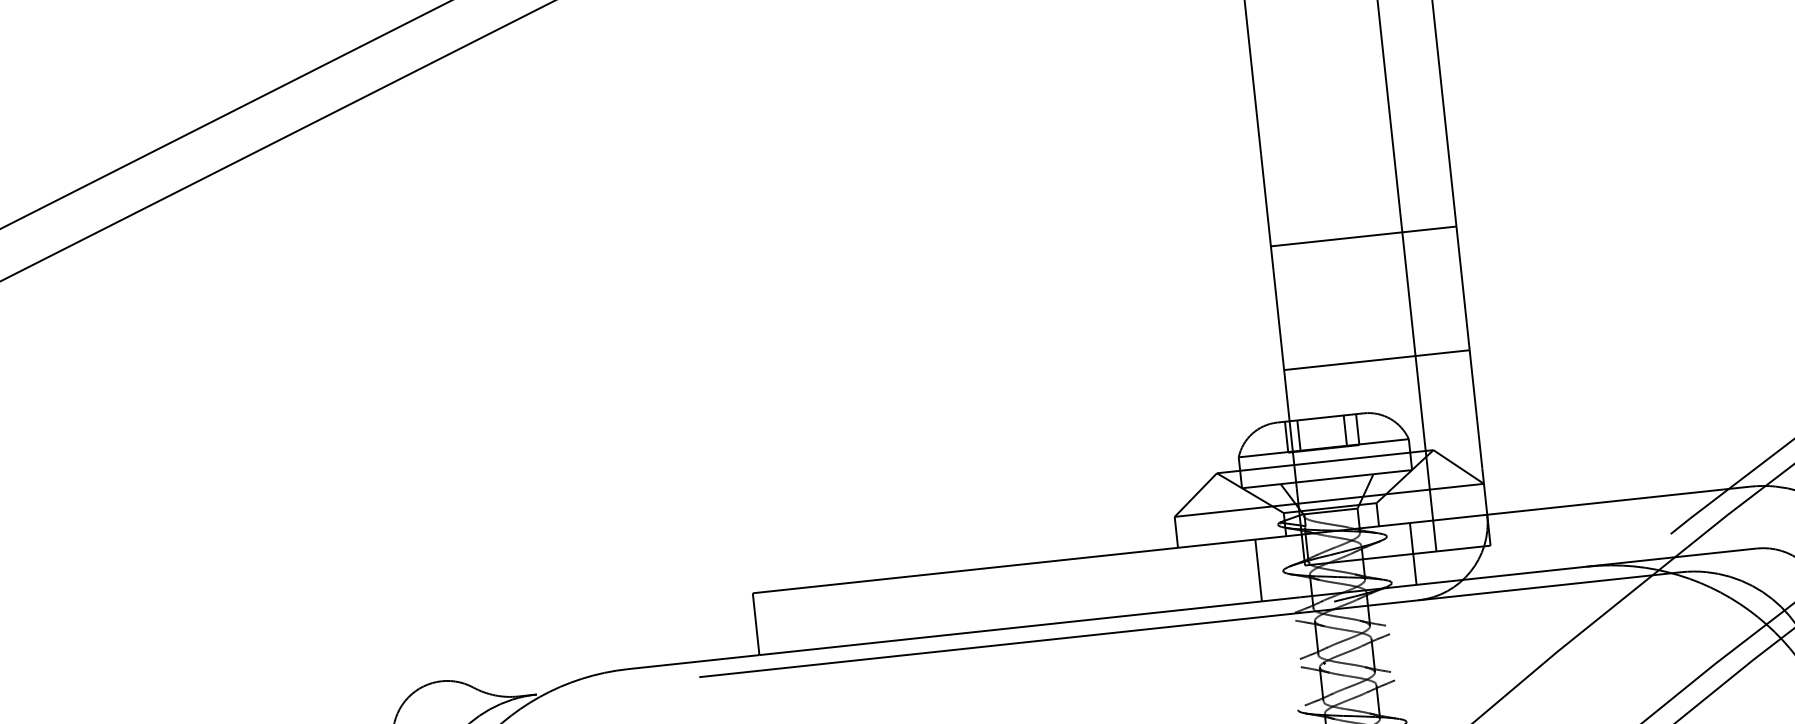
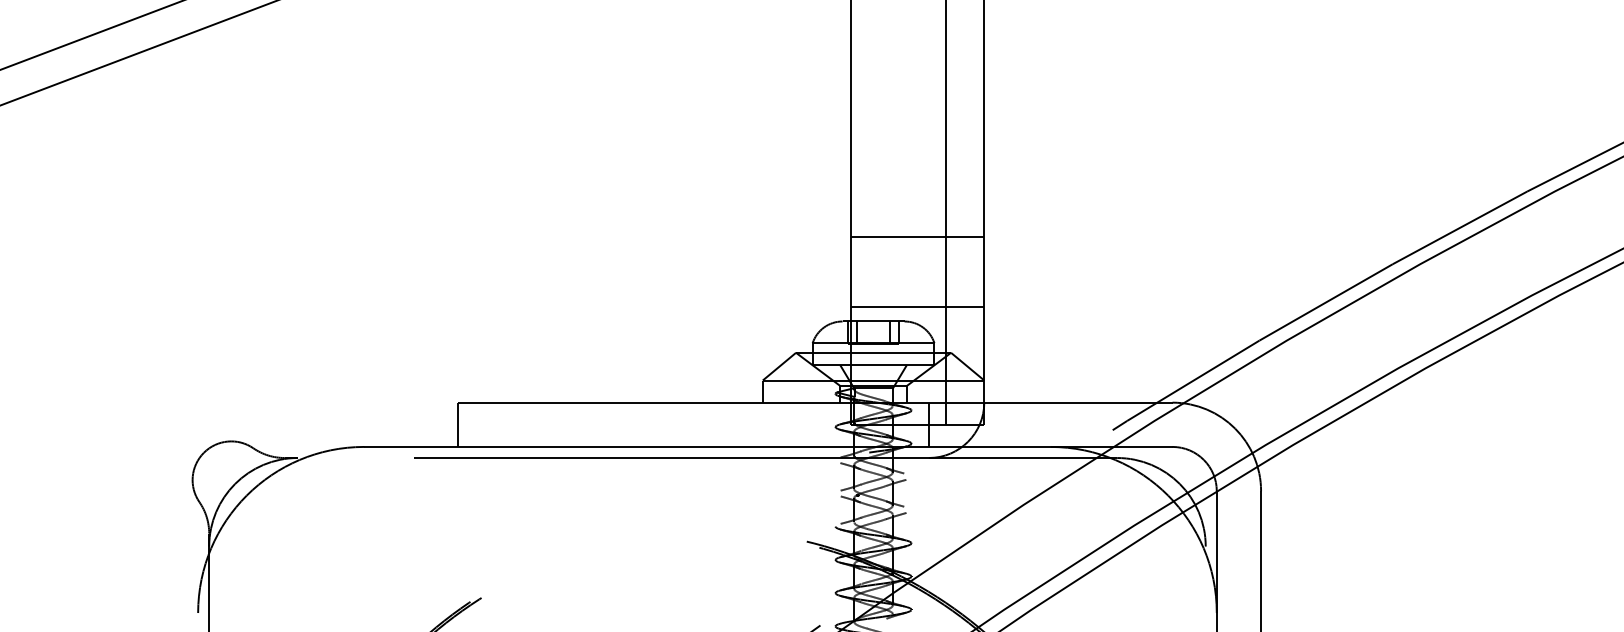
line: (1363, 236) -> (917, 237), moved
line: (1376, 359) -> (917, 306), moved
line: (1259, 570) -> (818, 424), removed

